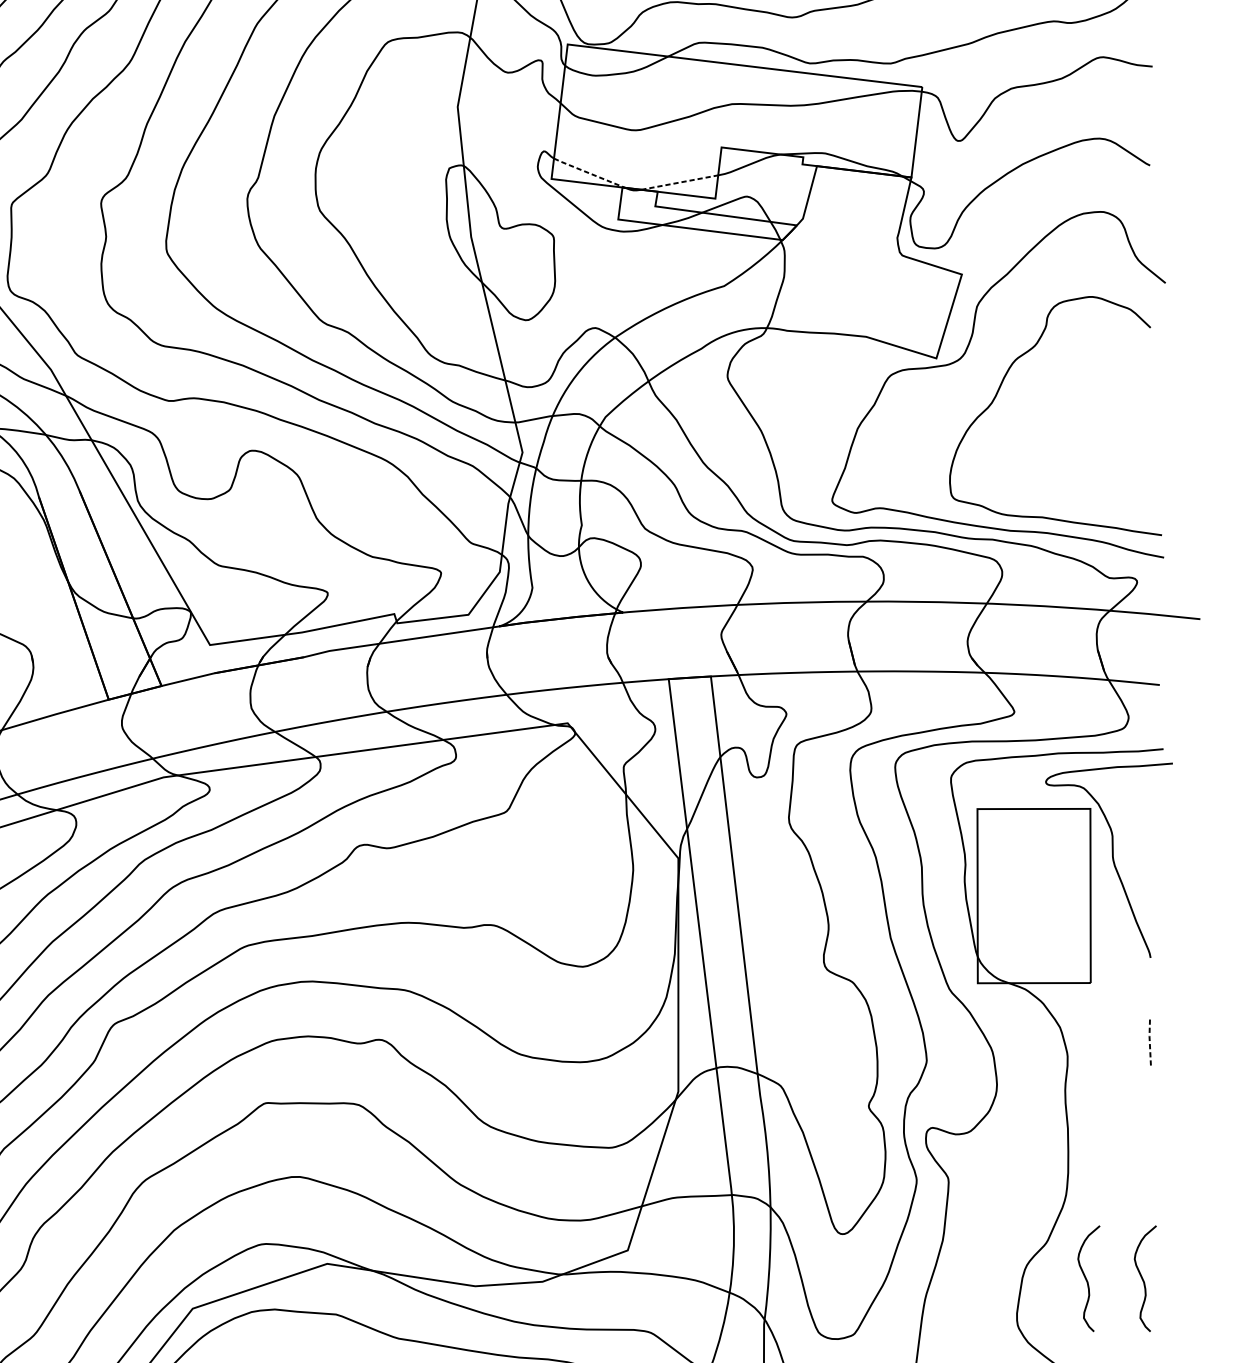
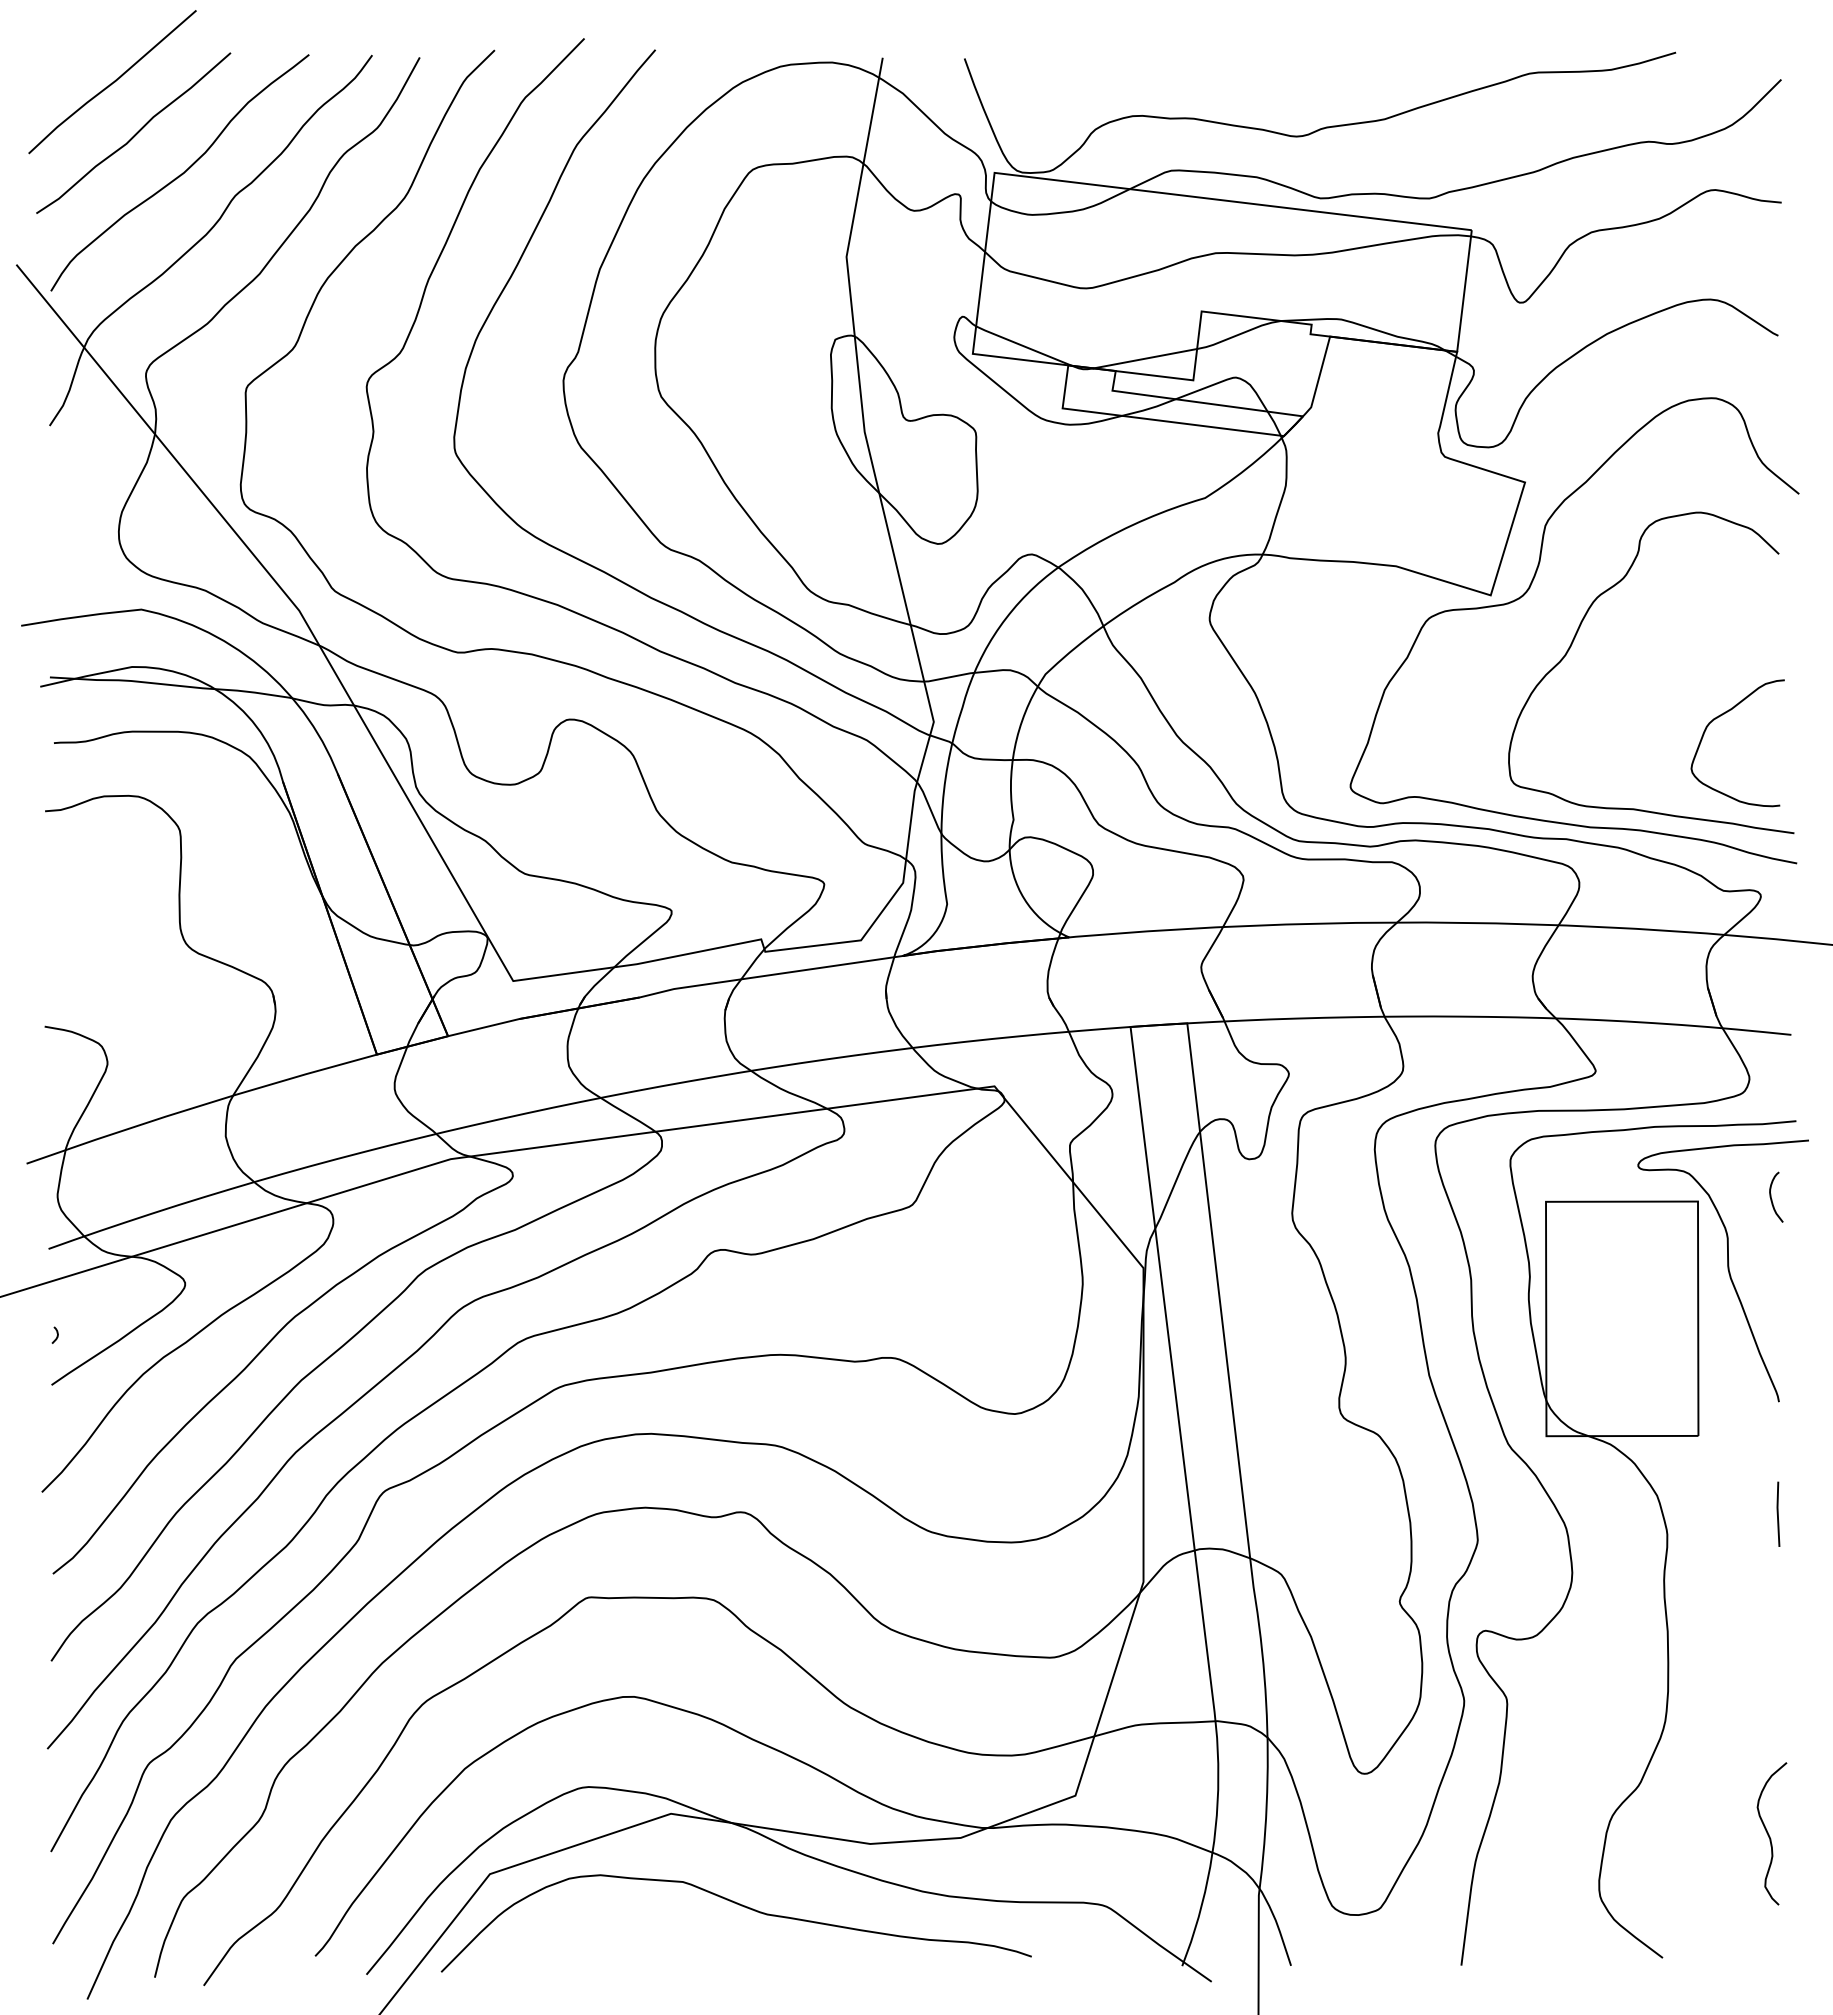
line: (589, 173) -> (1023, 346), dashed -> solid
line: (679, 182) -> (1145, 358), dashed -> solid
curve: (1106, 449) -> (1719, 717), added
curve: (1145, 805) -> (1771, 1196), added
line: (1149, 1040) -> (1777, 1513), dashed -> solid
curve: (1087, 1279) -> (1693, 1834), removed

